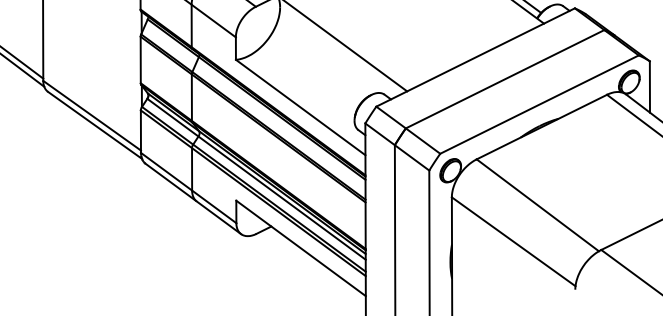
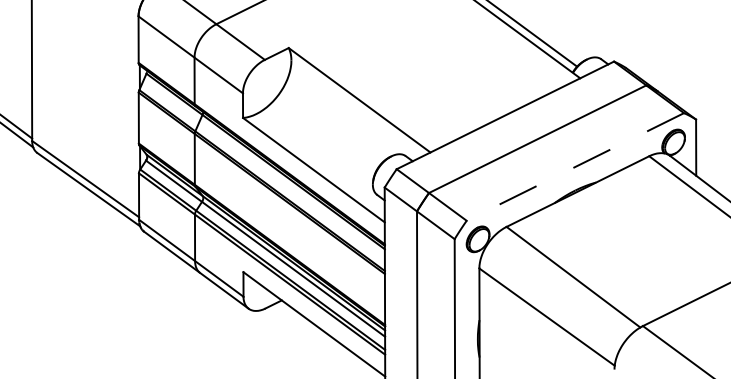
line: (538, 105) -> (574, 167), solid -> dashed

